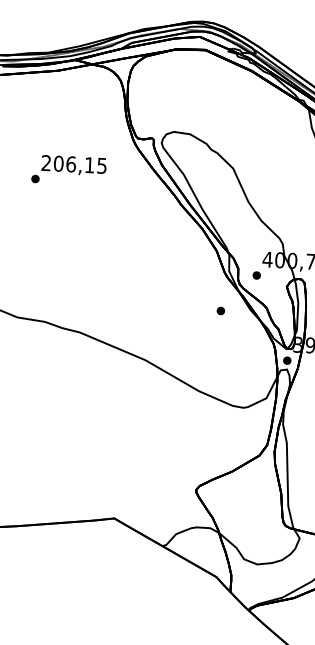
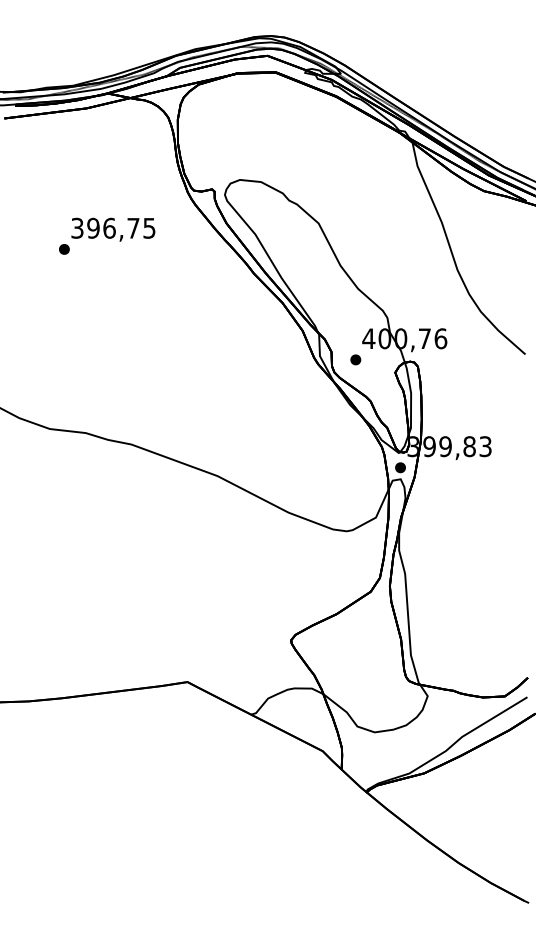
text: (68, 164) -> (105, 228), 206,15 -> 396,75
part: (220, 310) -> (311, 407), removed

